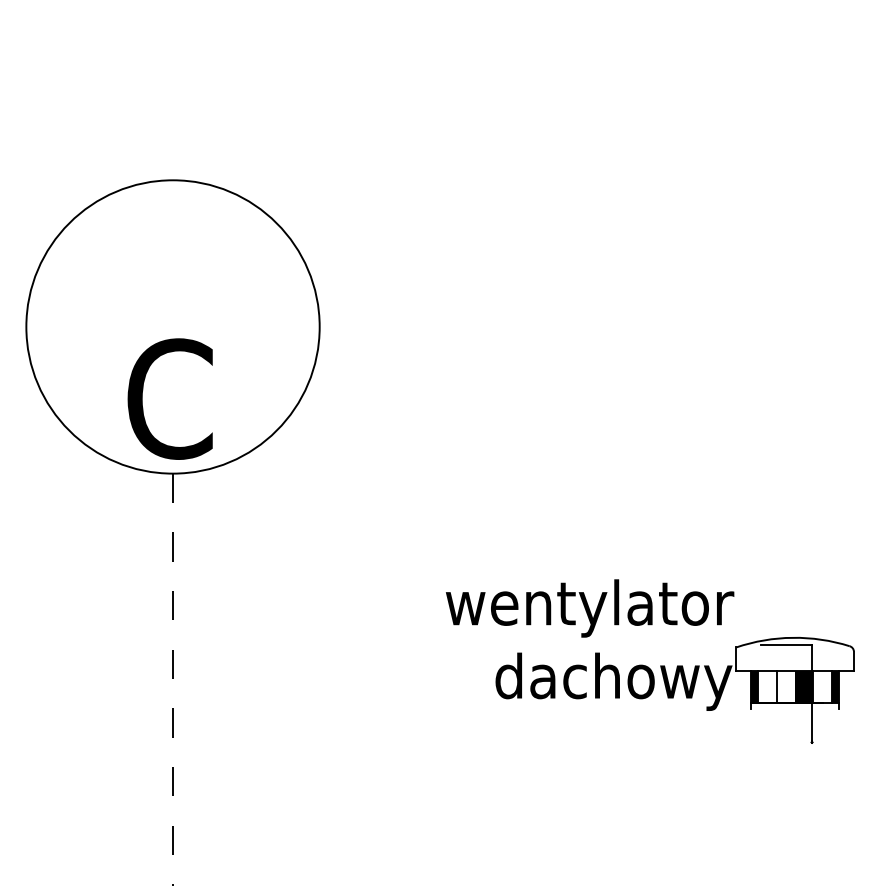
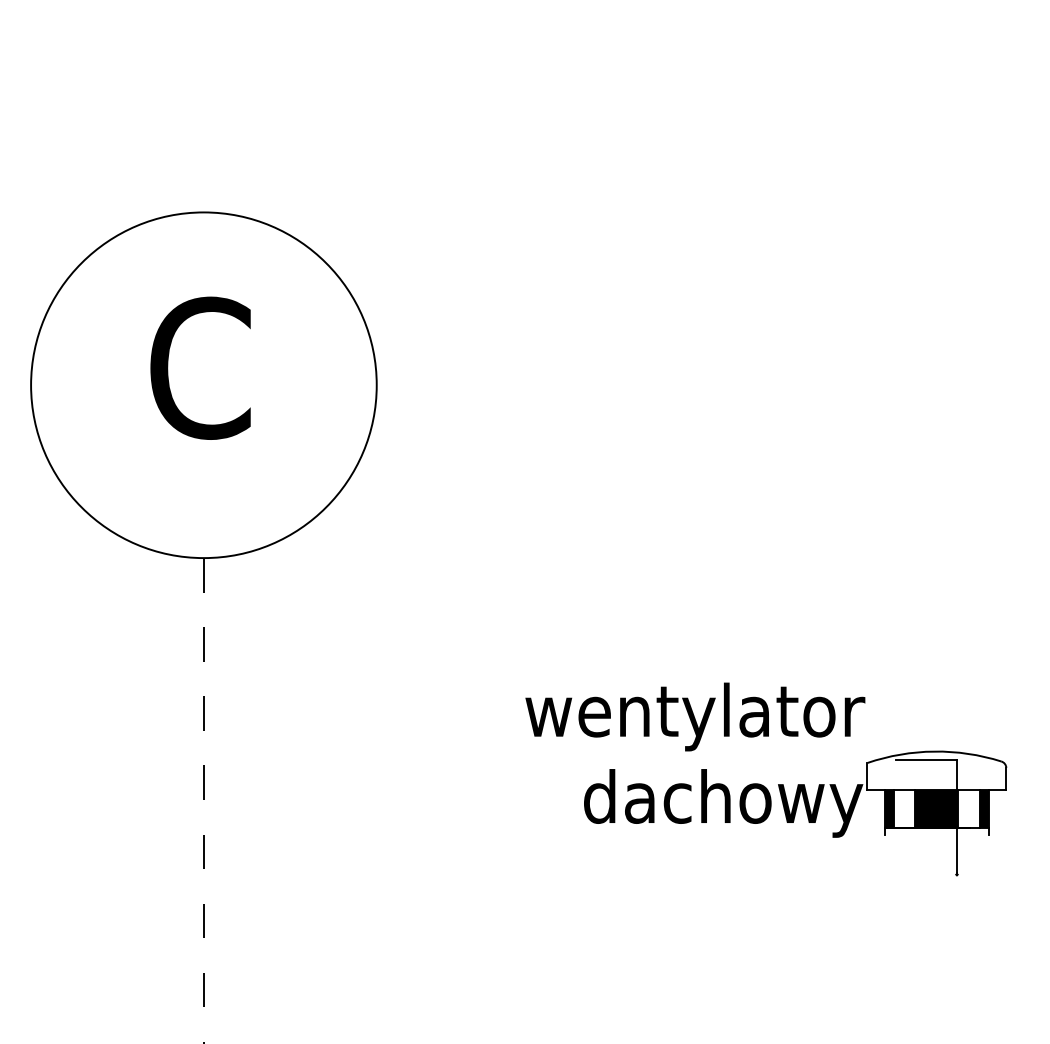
text: (170, 398) -> (200, 367), moved
fill: (785, 686) -> (925, 809), added

